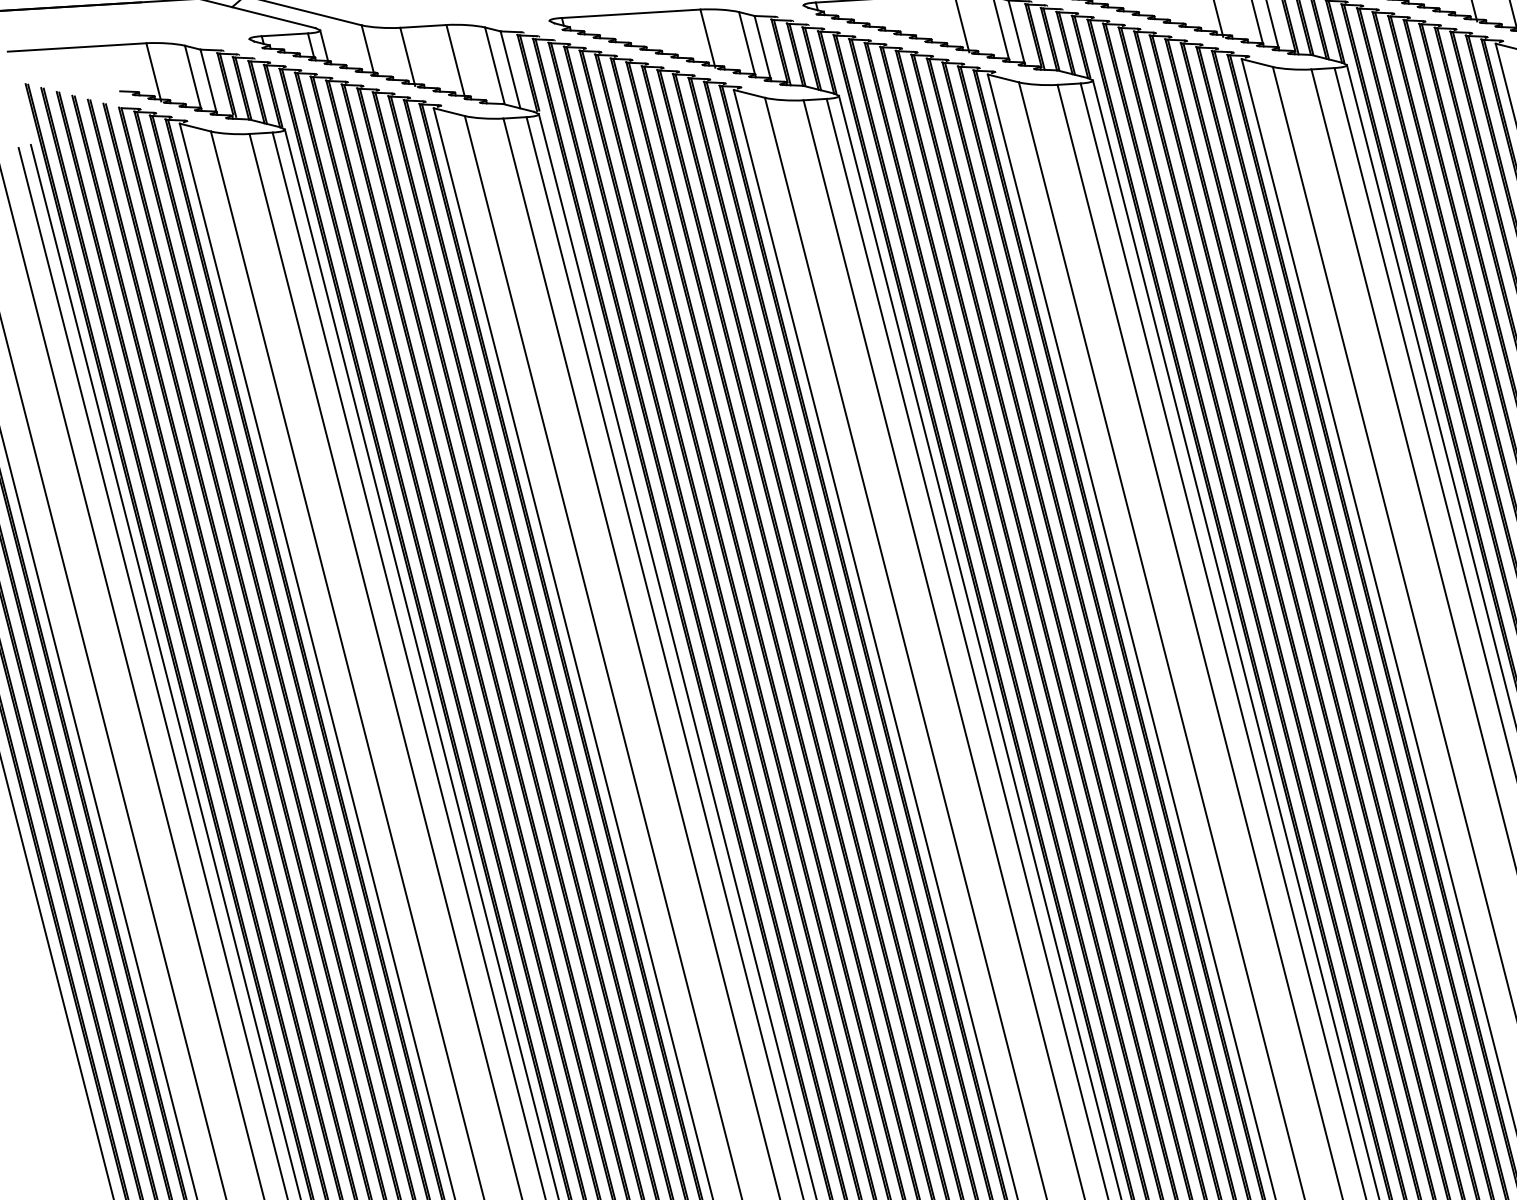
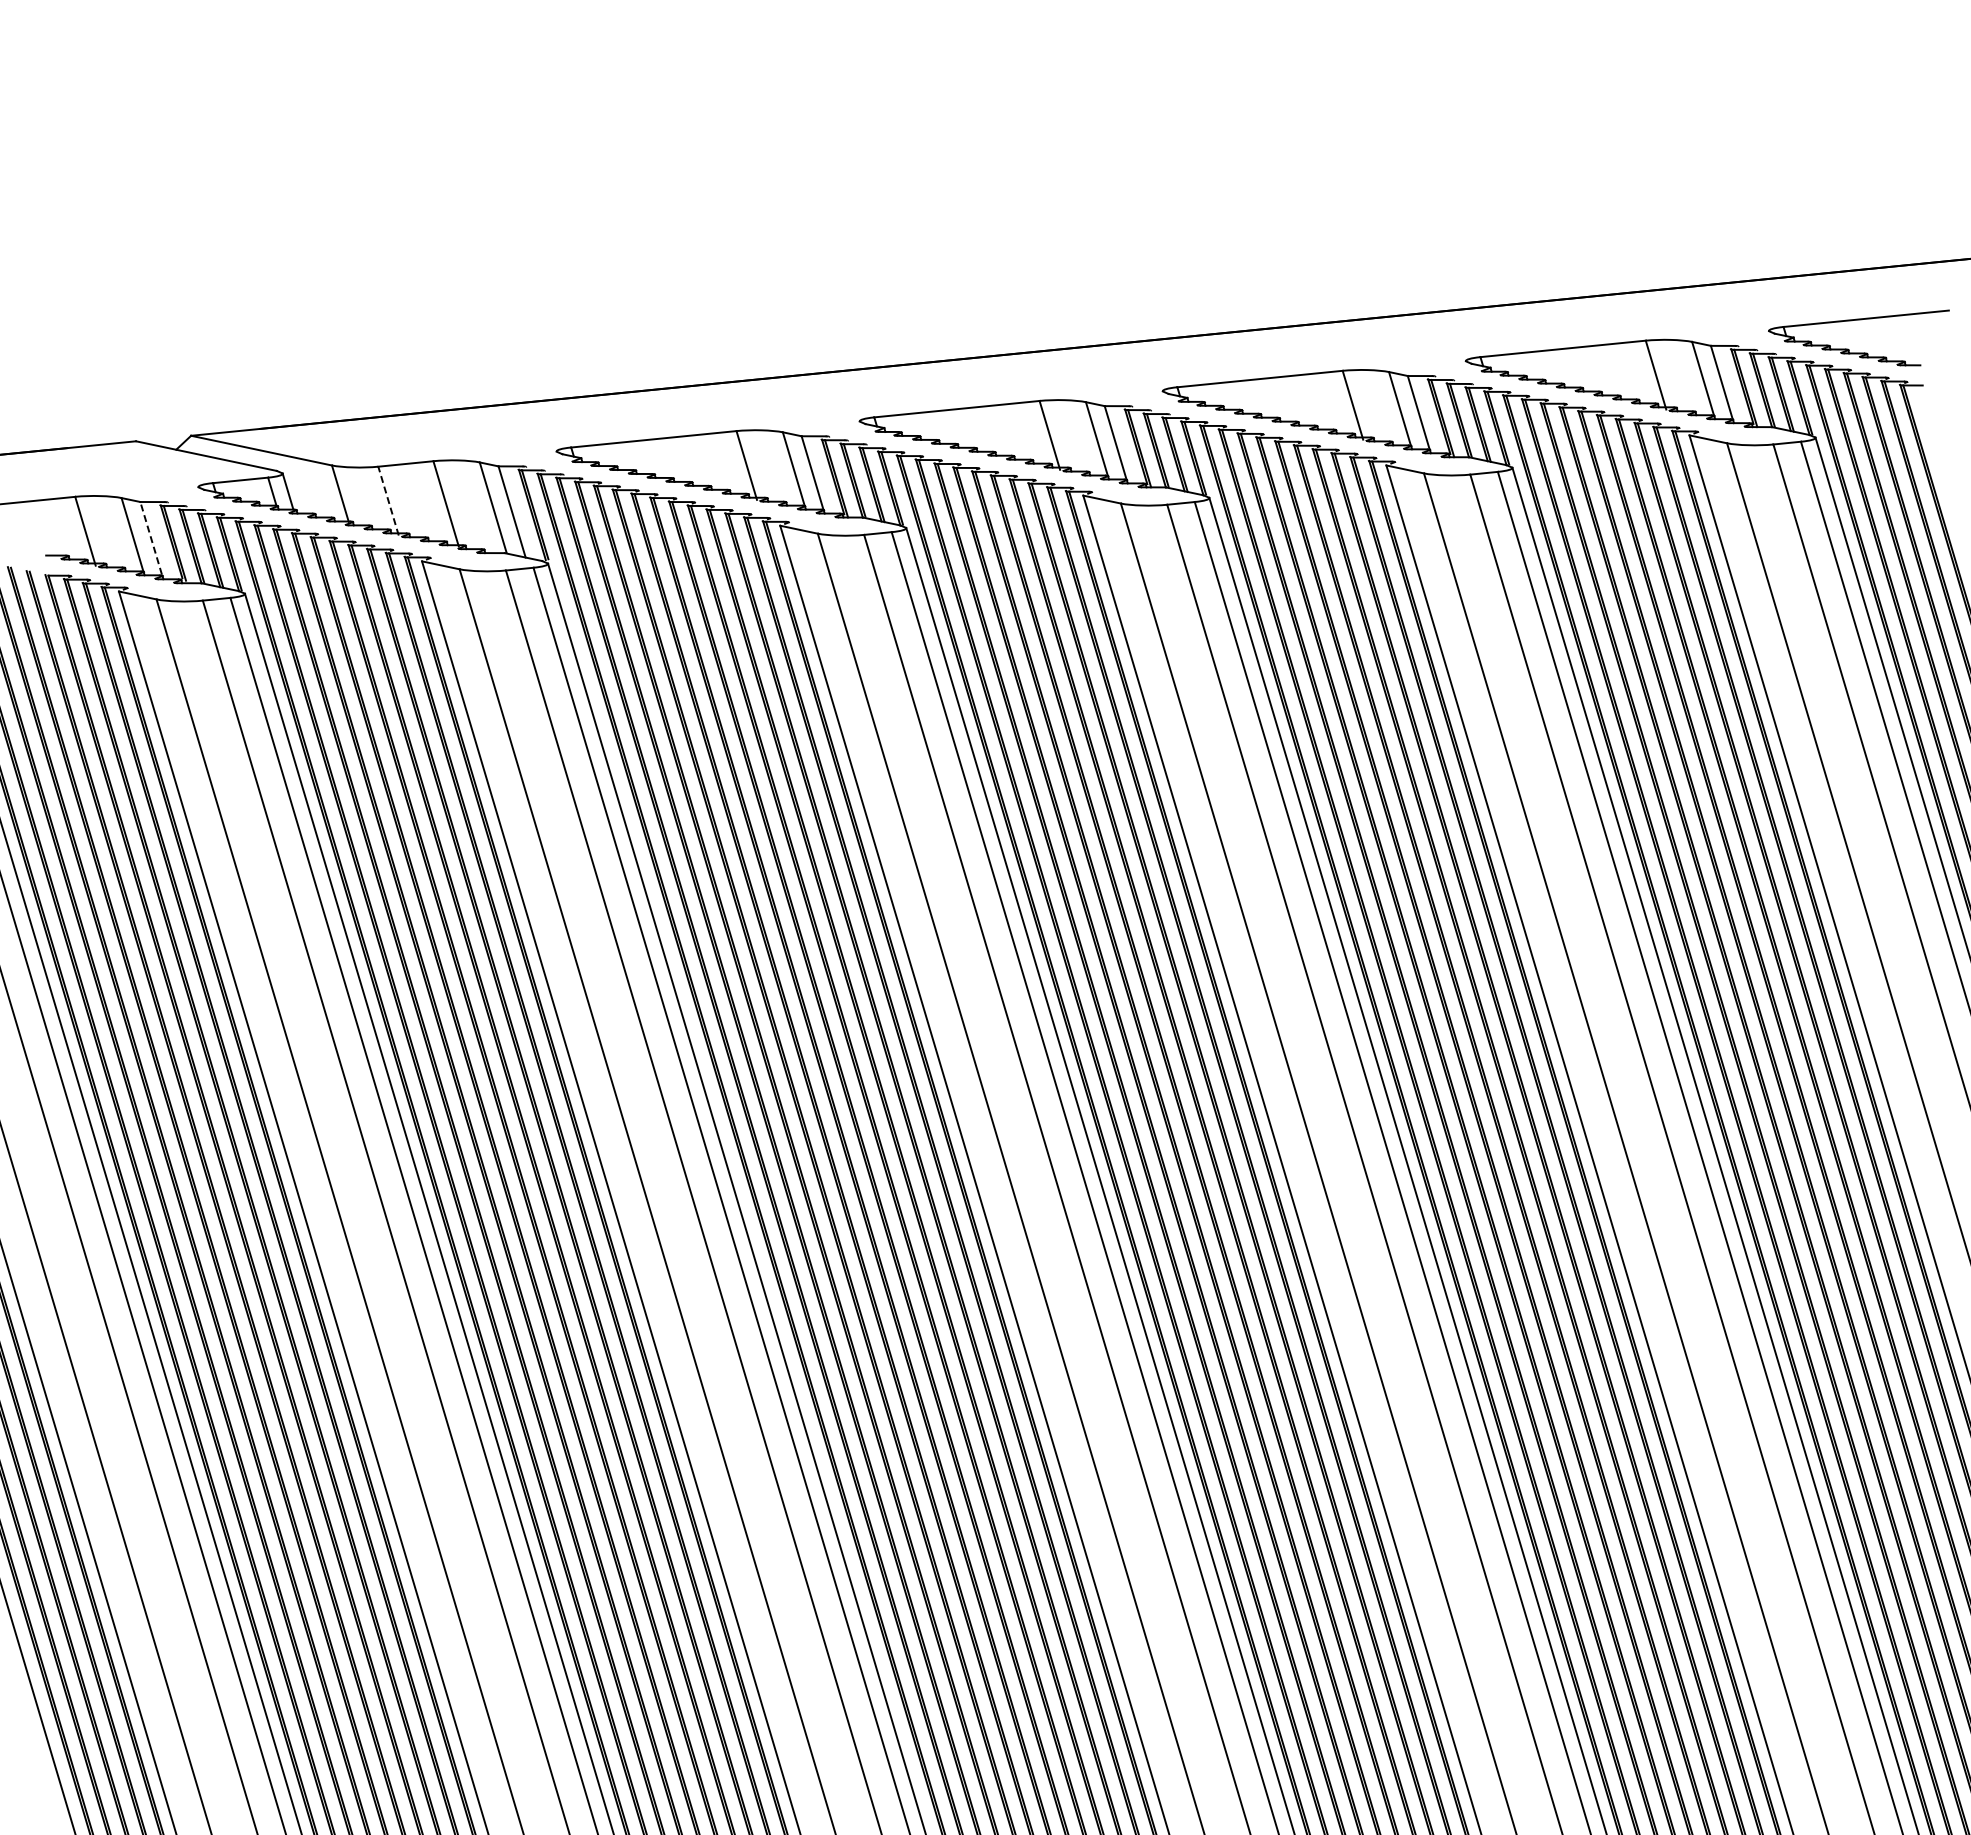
line: (407, 57) -> (388, 501), solid -> dashed
line: (208, 80) -> (151, 538), solid -> dashed

